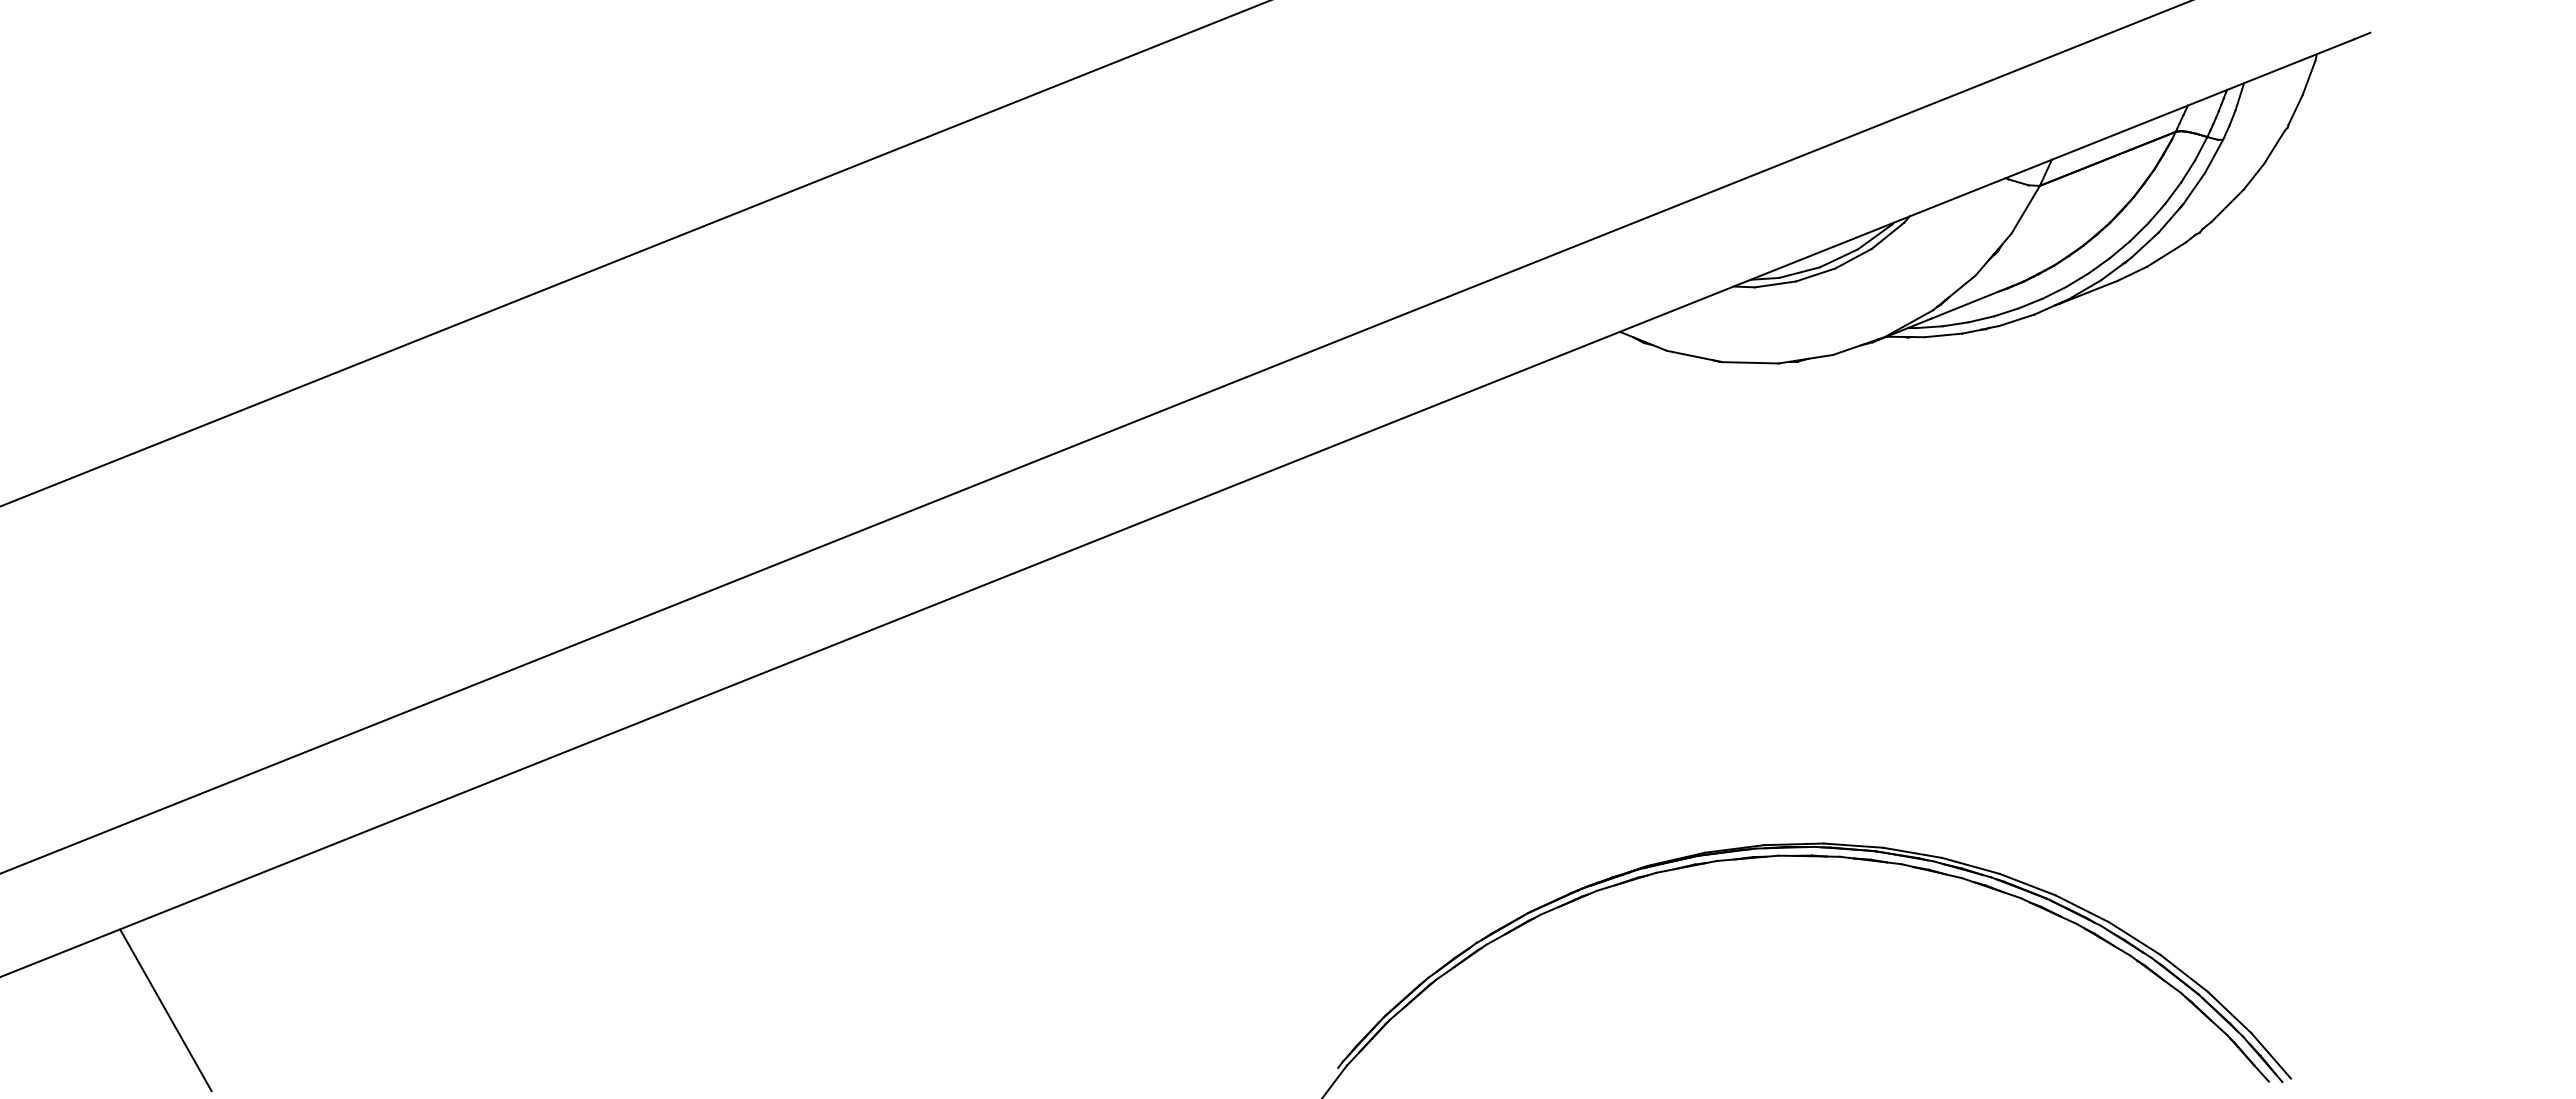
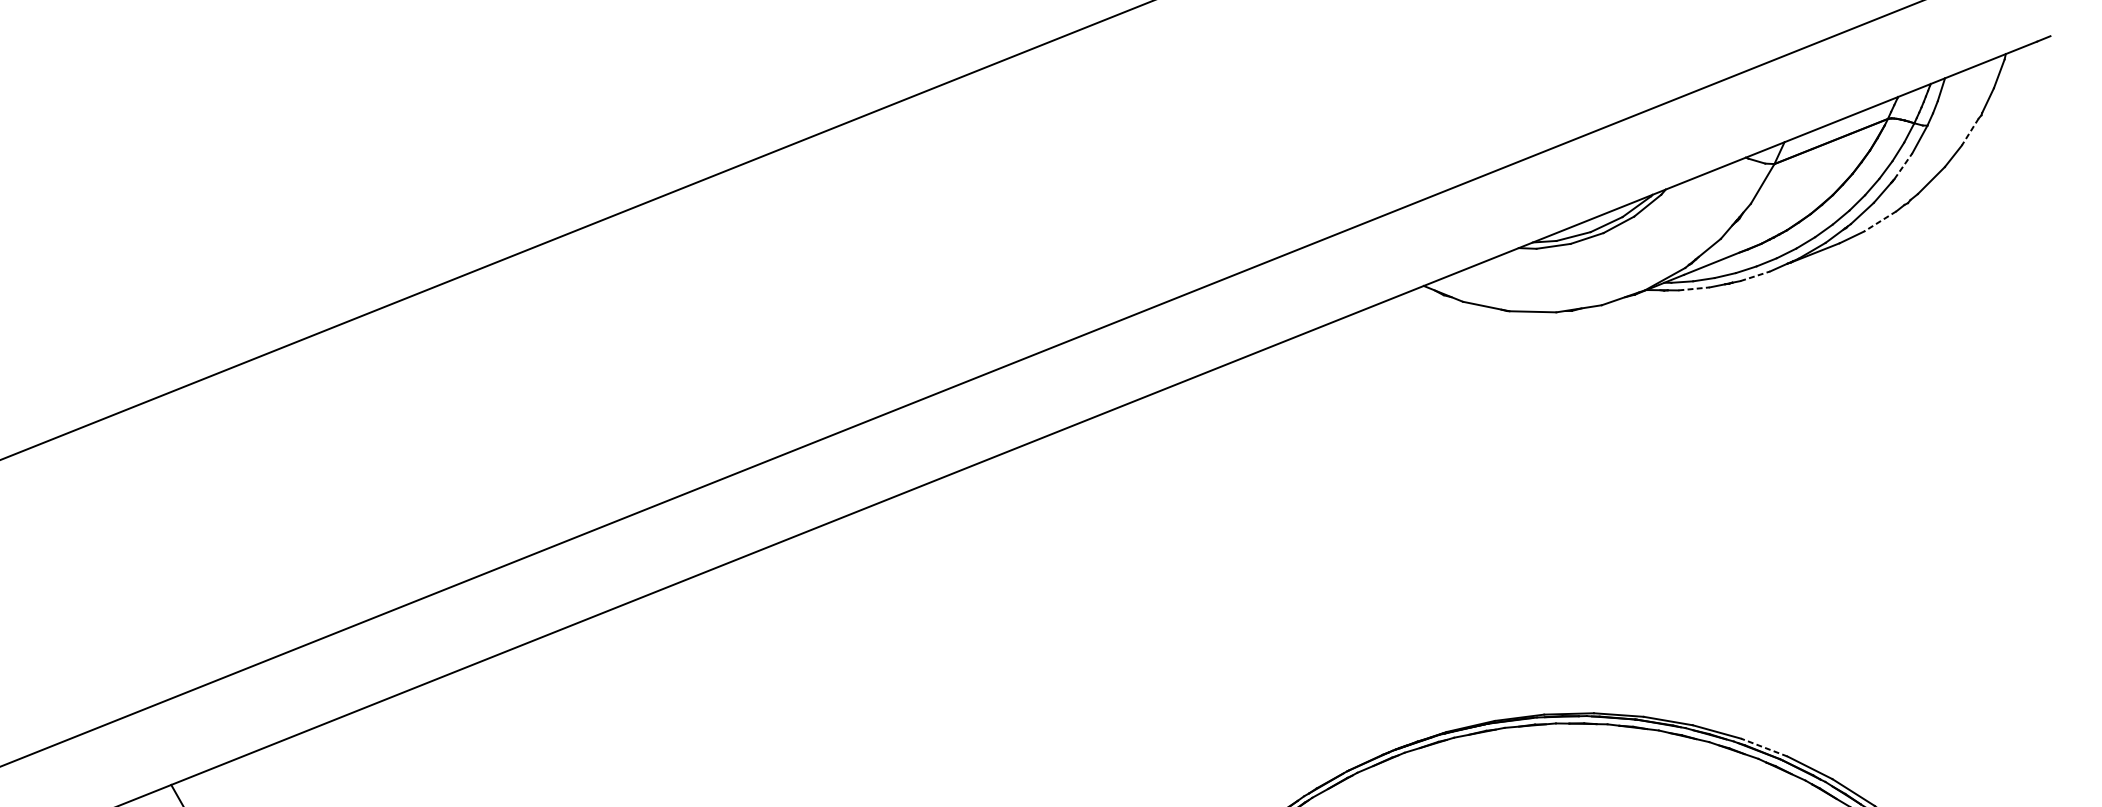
line: (2274, 147) -> (1970, 132), solid -> dashed
line: (2194, 188) -> (1903, 166), solid -> dashed
line: (2166, 254) -> (1880, 221), solid -> dashed
line: (2016, 320) -> (1754, 276), solid -> dashed
line: (1943, 335) -> (1693, 289), solid -> dashed
line: (2027, 884) -> (1764, 747), solid -> dashed

